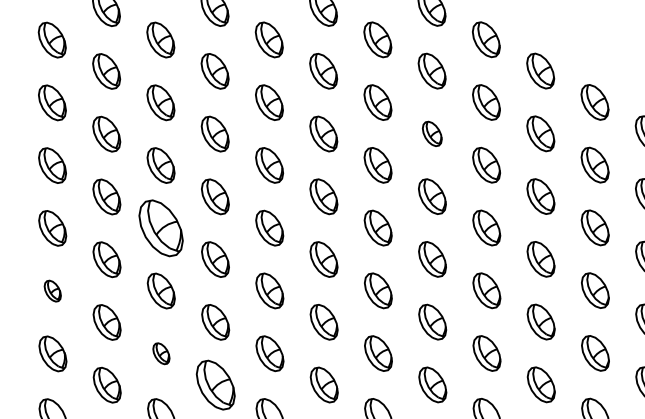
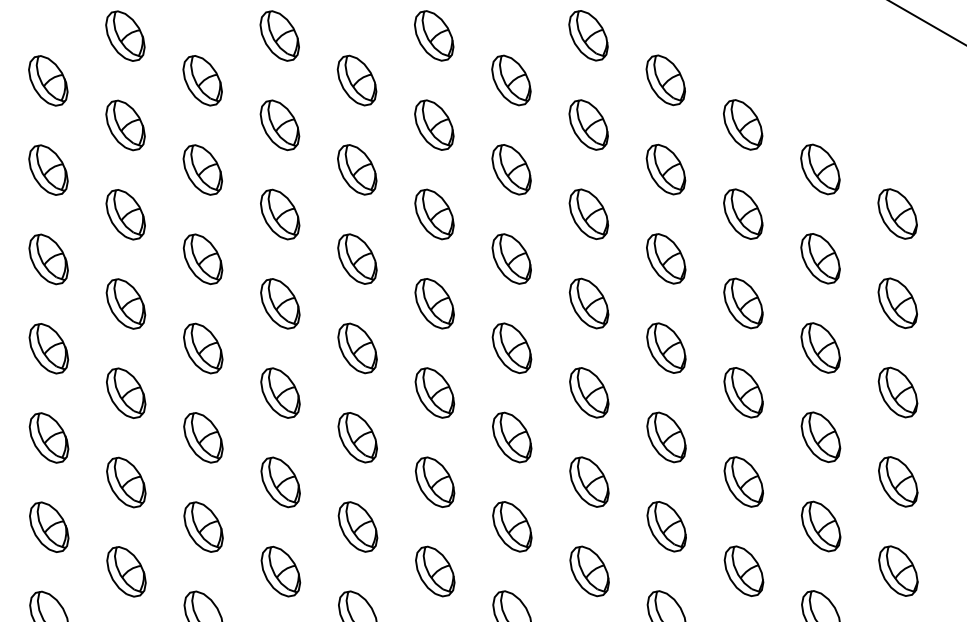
part: (432, 134) -> (588, 214), size x1.43
part: (161, 228) -> (203, 348), size x0.62
part: (52, 290) -> (48, 437), size x1.67
part: (161, 353) -> (203, 526), size x1.67
part: (215, 384) -> (280, 571), size x0.71

